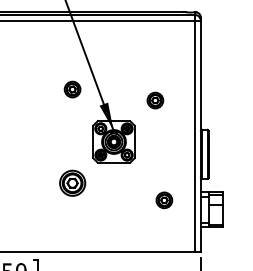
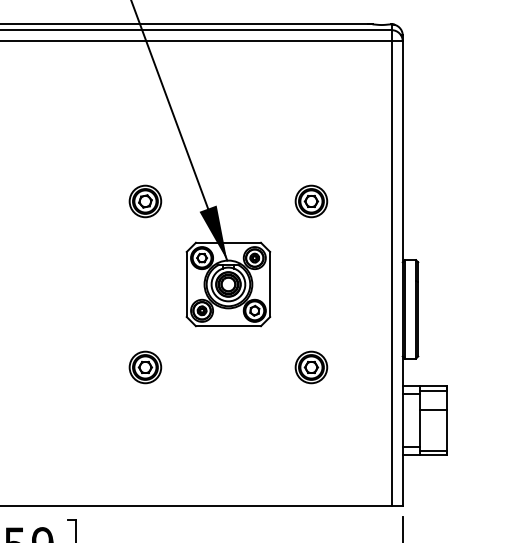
part: (72, 89) -> (145, 201), moved
part: (72, 183) -> (145, 367), size x0.62
part: (164, 200) -> (311, 367), moved

